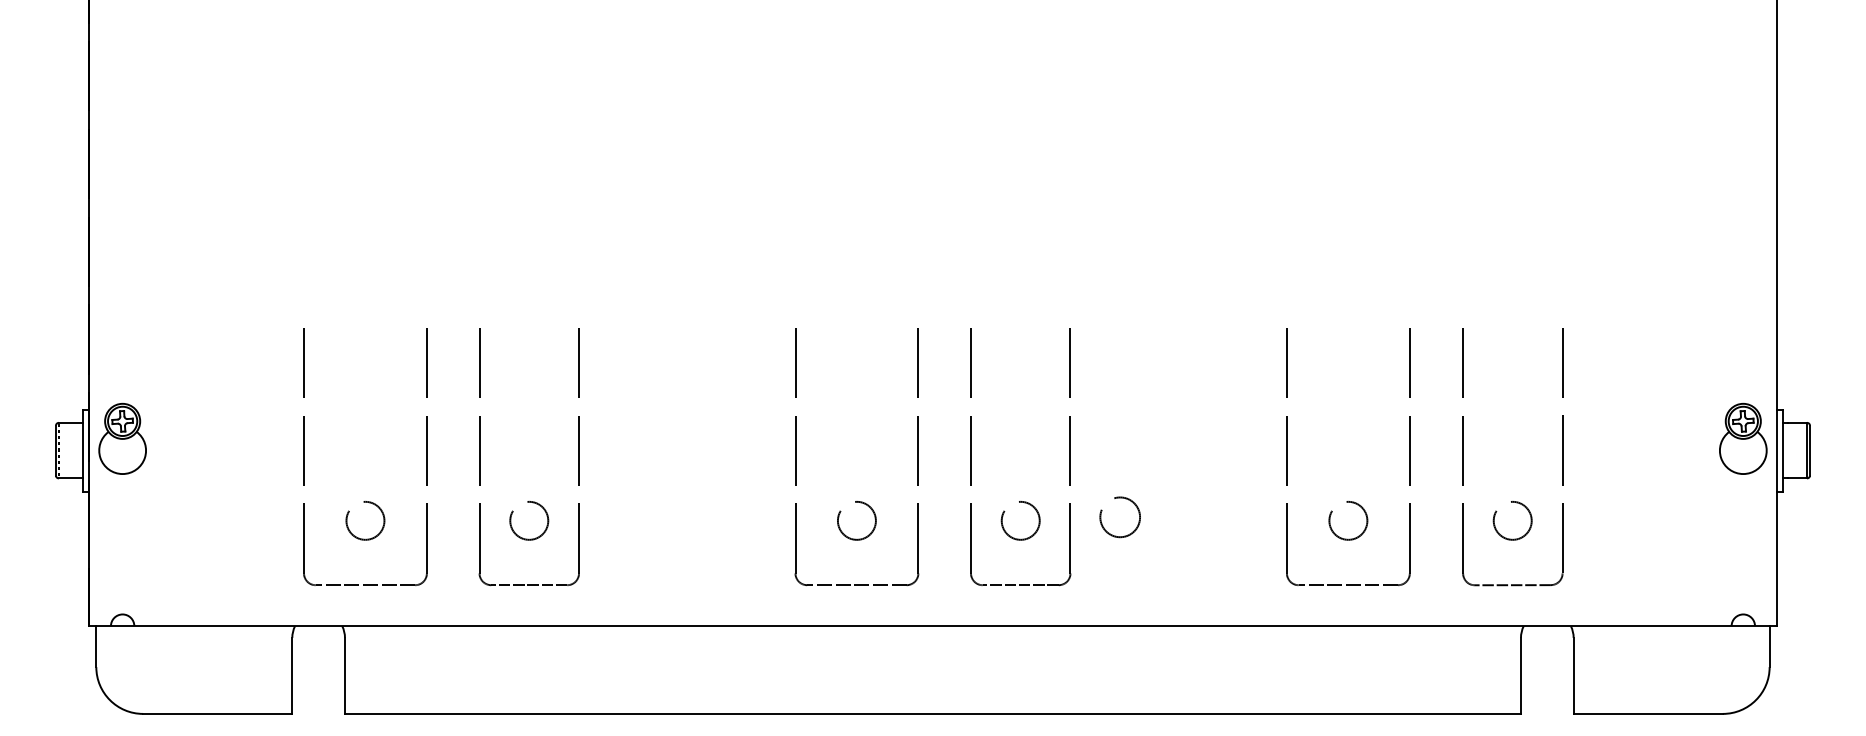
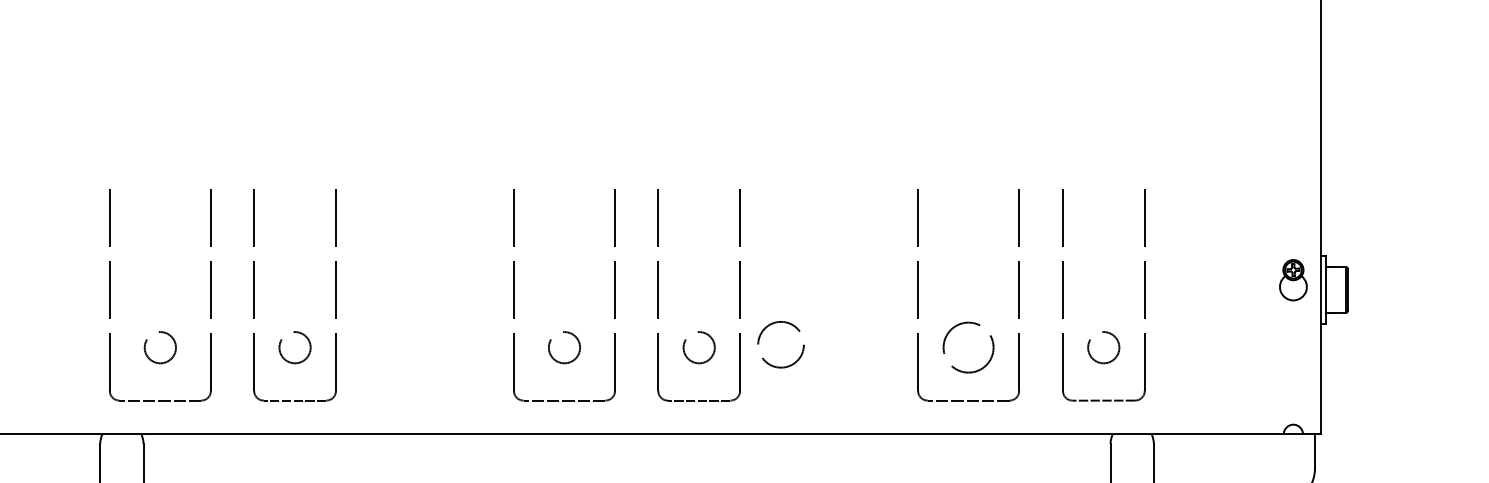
part: (1743, 438) -> (1293, 279), size x0.7
circle: (1119, 517) -> (780, 344), size x1.4
circle: (1348, 520) -> (968, 347), size x1.6

